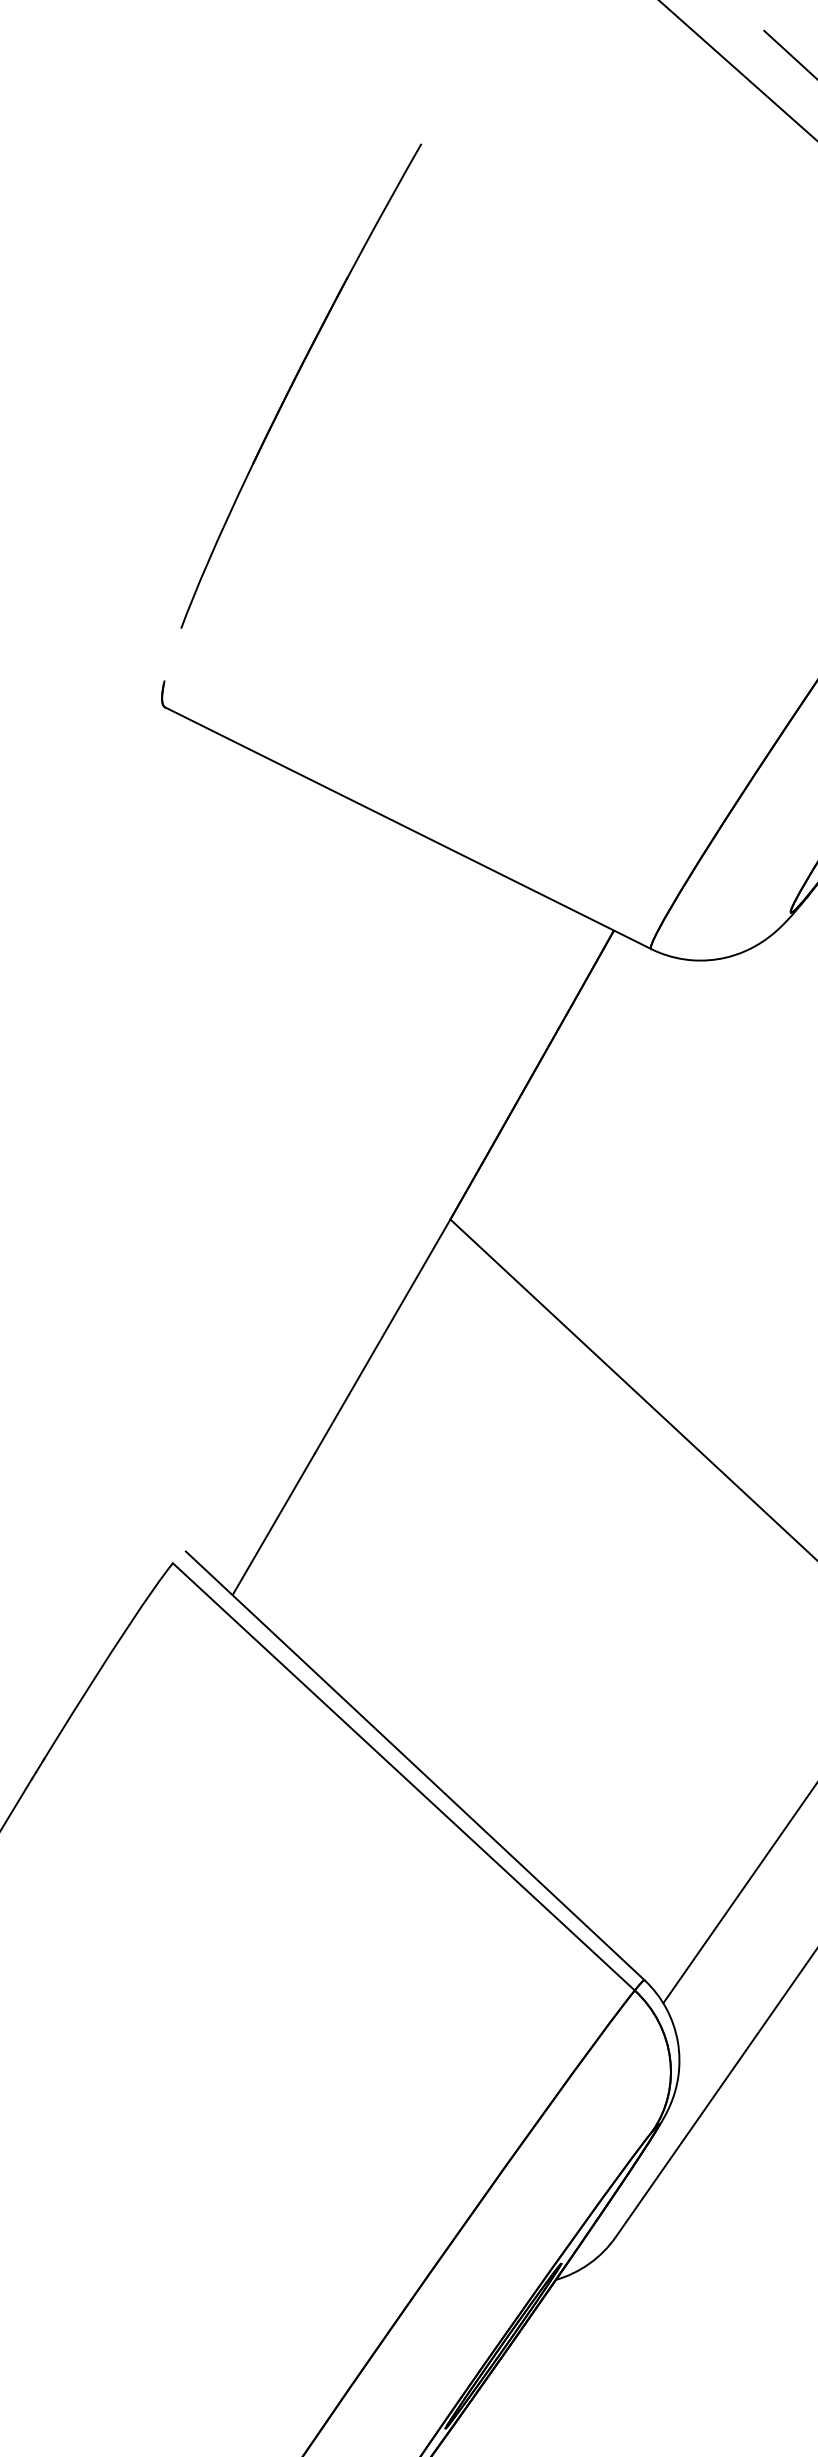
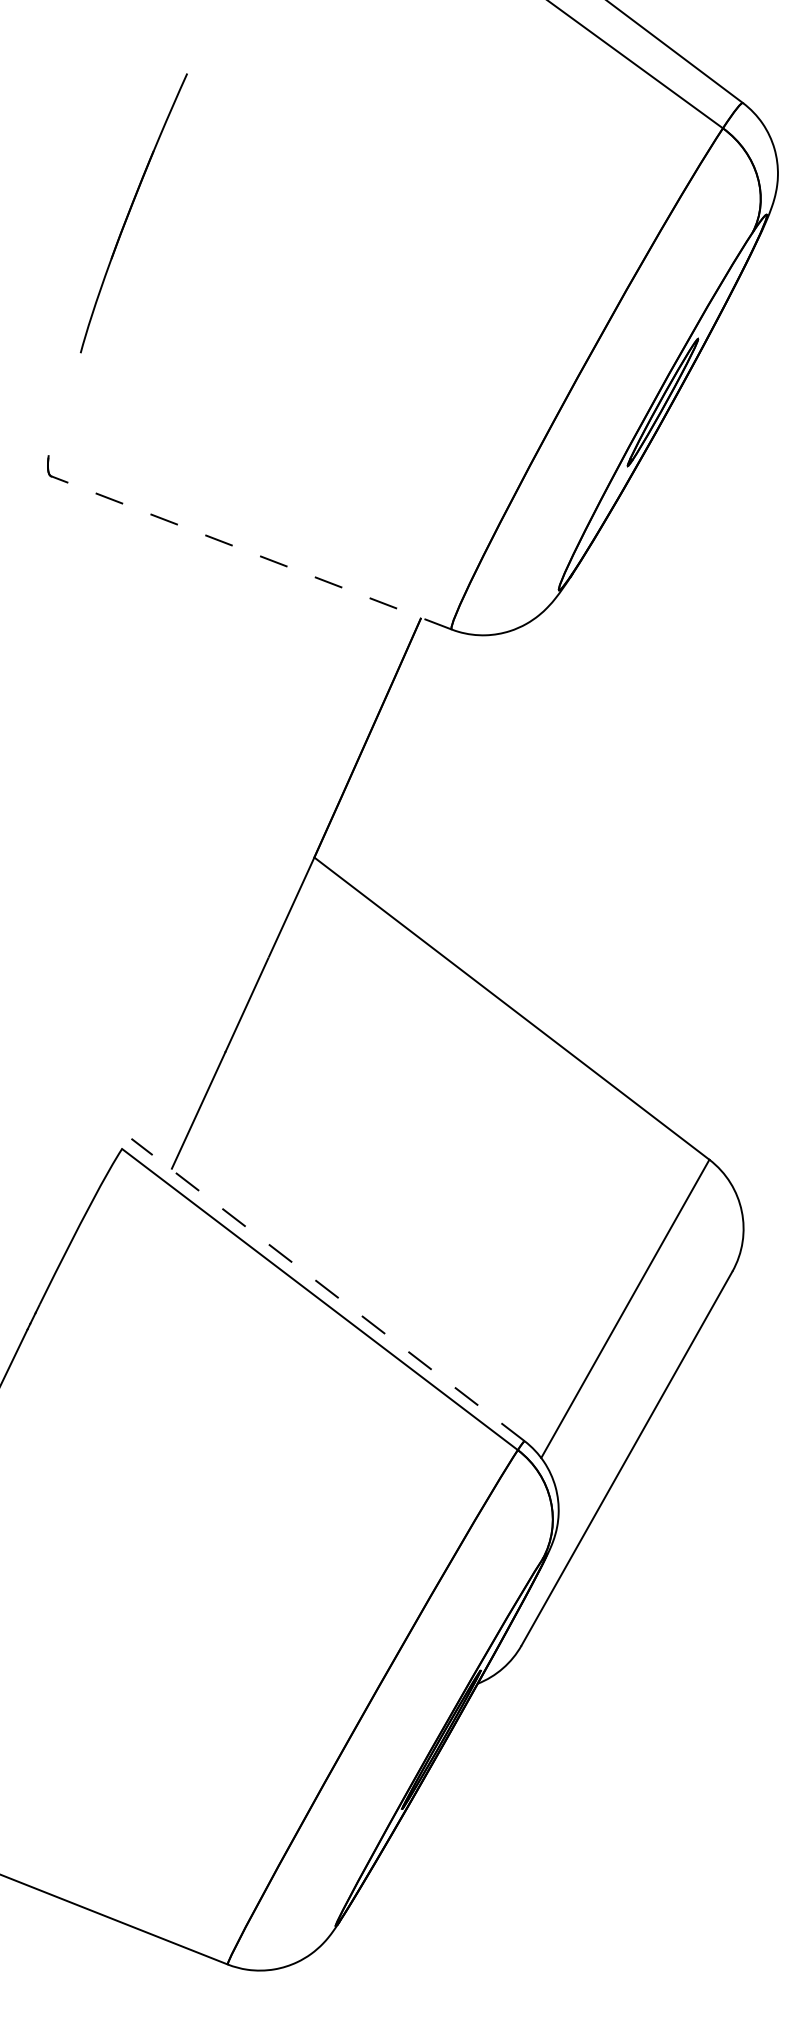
part: (300, 386) -> (133, 213), size x0.7
line: (408, 827) -> (251, 552), solid -> dashed
line: (414, 1765) -> (327, 1289), solid -> dashed

